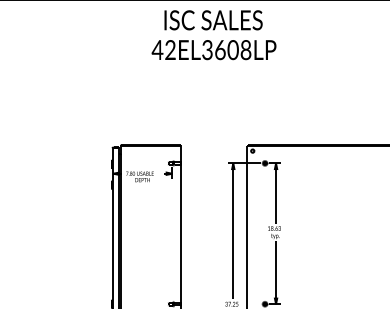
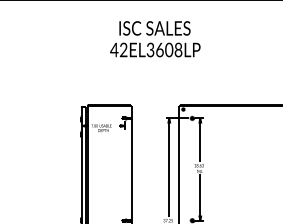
text: (213, 35) -> (154, 39), moved

